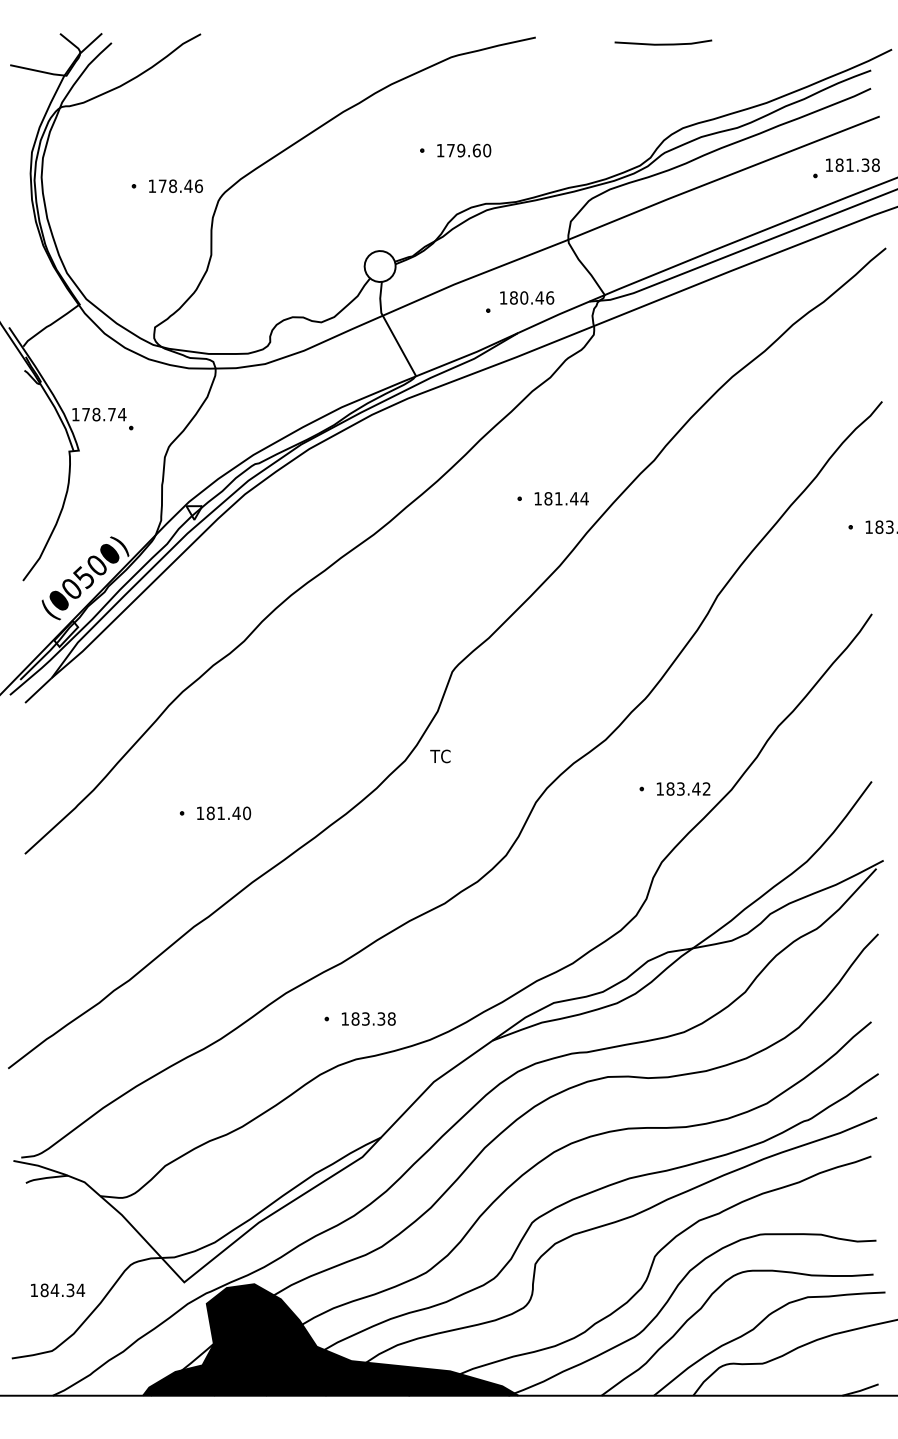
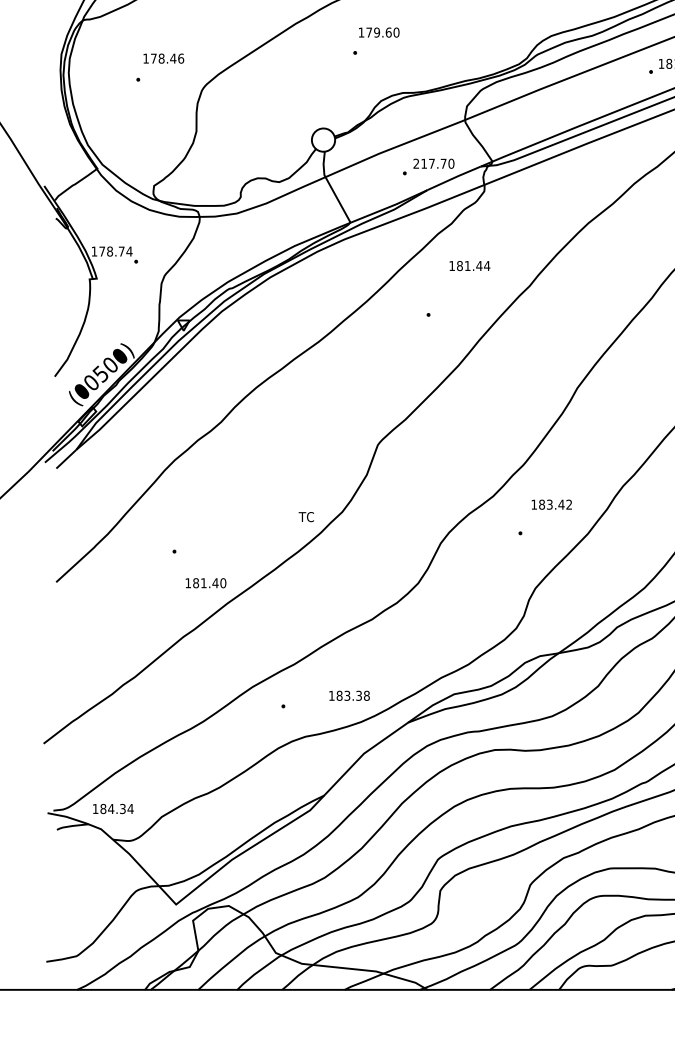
text: (464, 150) -> (379, 32), moved
text: (175, 185) -> (163, 58), moved
text: (526, 297) -> (433, 163), 180.46 -> 217.70
text: (561, 498) -> (469, 265), moved
text: (440, 756) -> (306, 517), moved
text: (683, 788) -> (551, 504), moved
text: (224, 813) -> (206, 583), moved
text: (368, 1018) -> (349, 695), moved
text: (58, 1290) -> (113, 809), moved
fill: (330, 1339) -> (286, 947), removed

